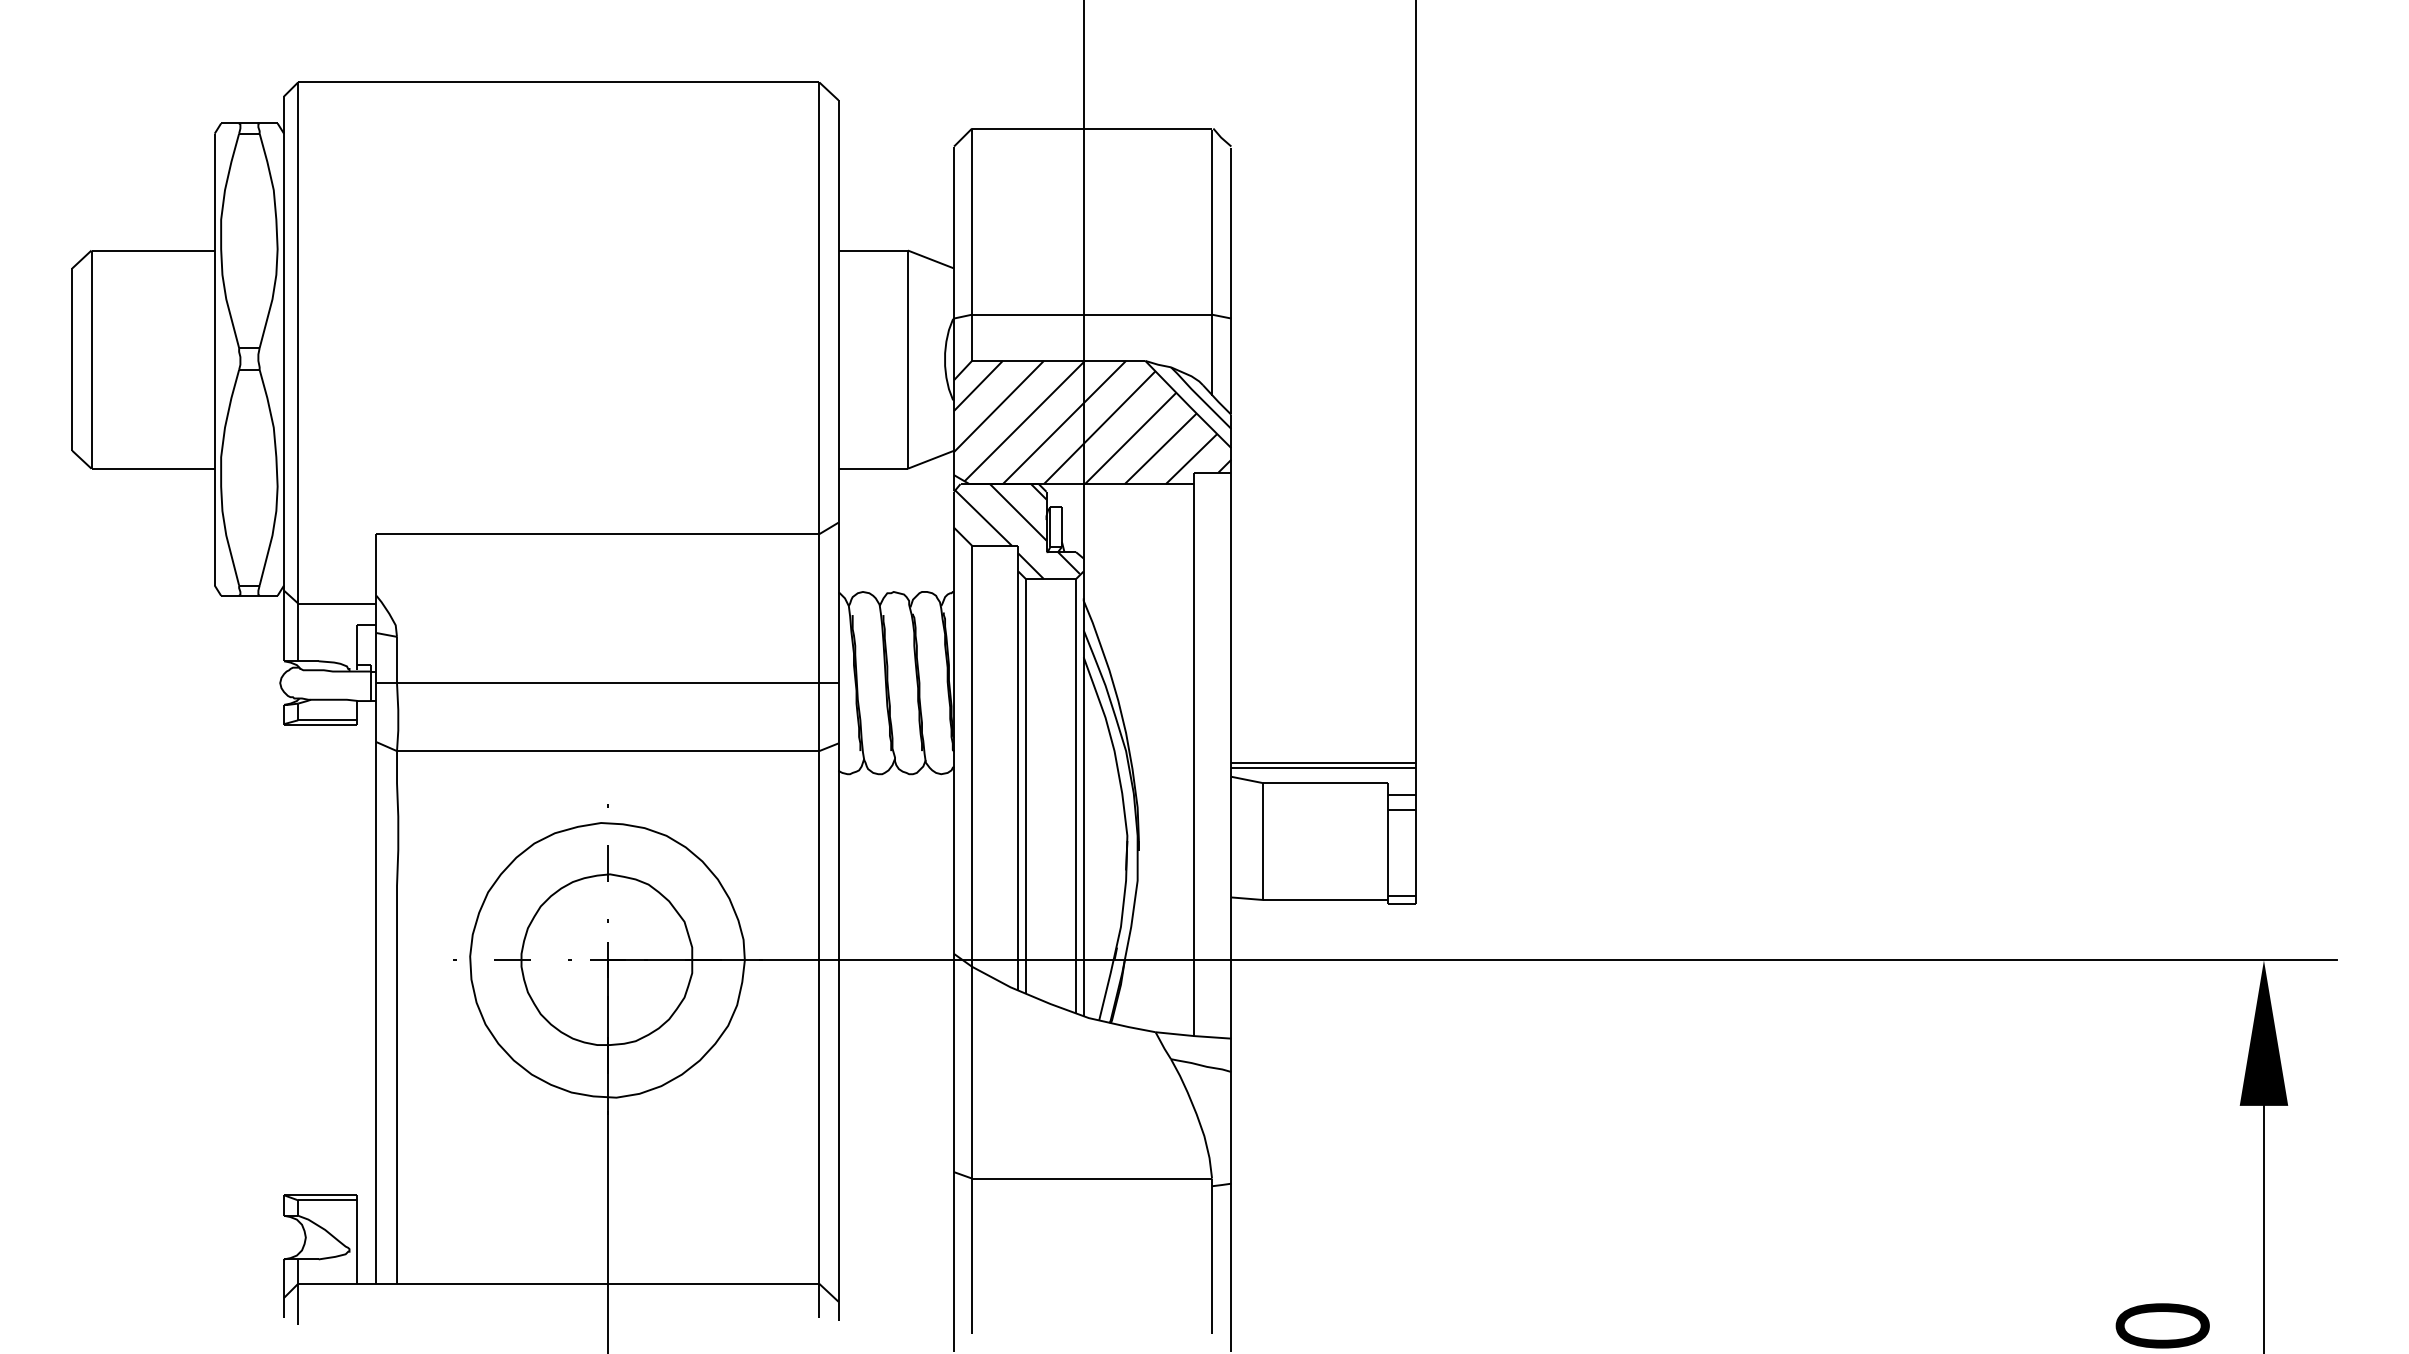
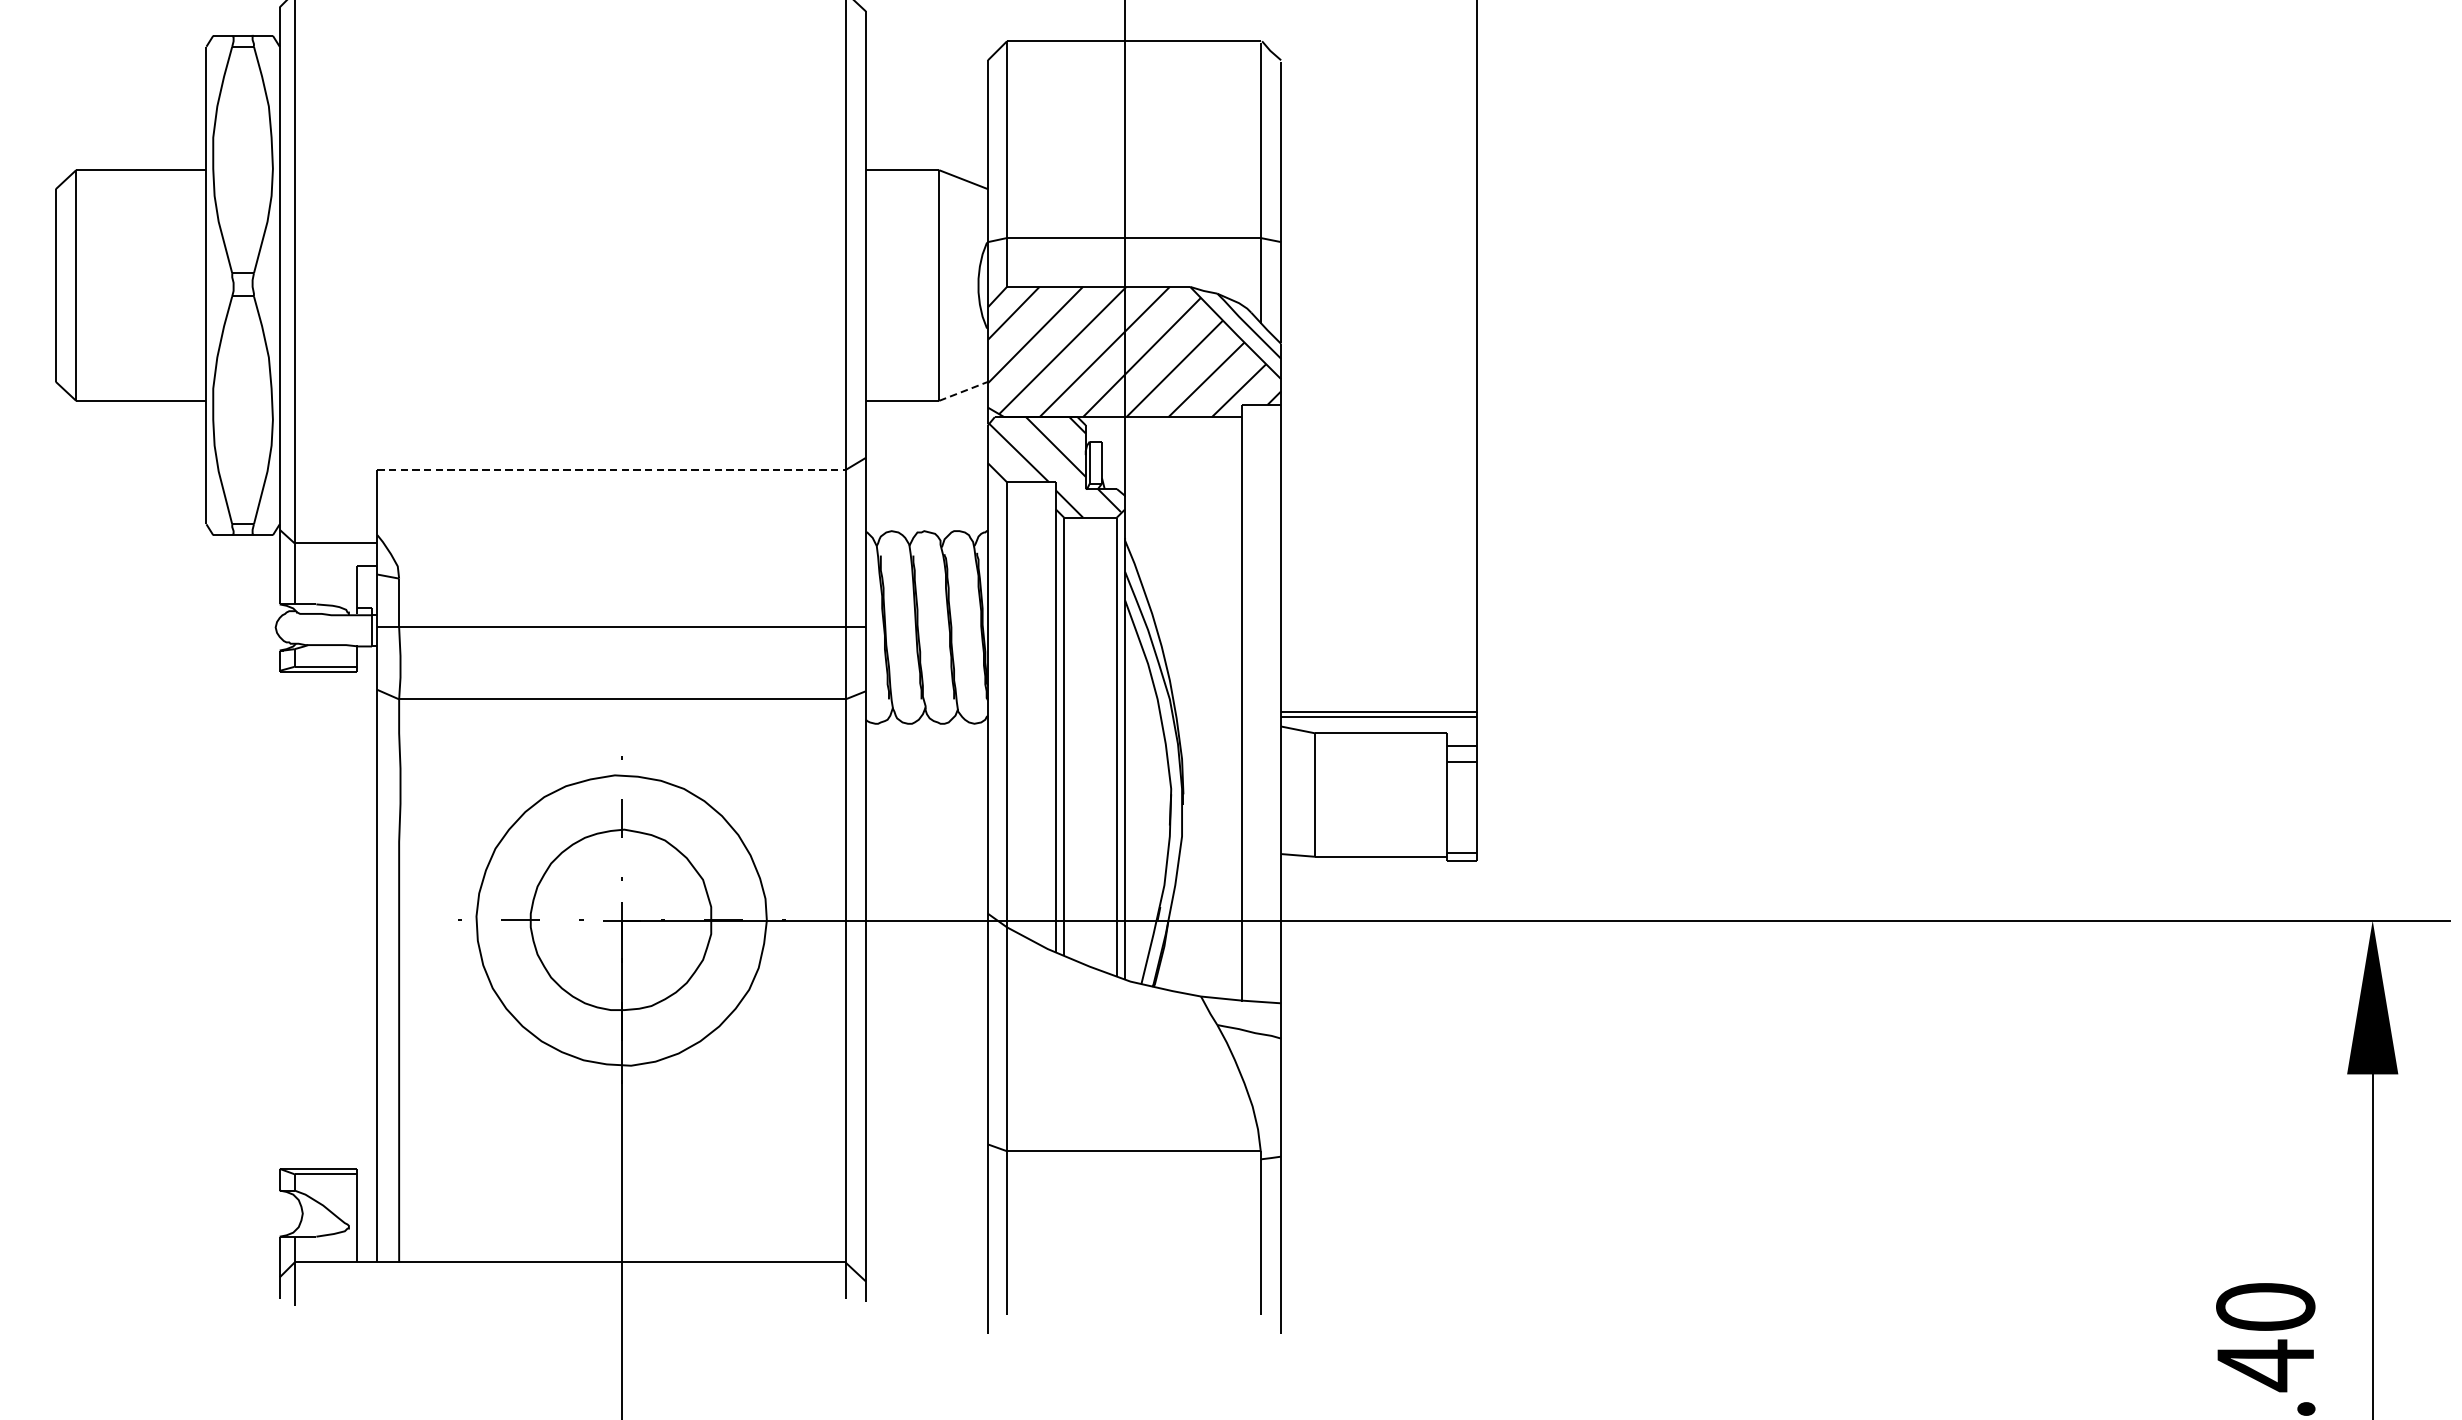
line: (930, 459) -> (963, 391), solid -> dashed
line: (598, 534) -> (612, 470), solid -> dashed

